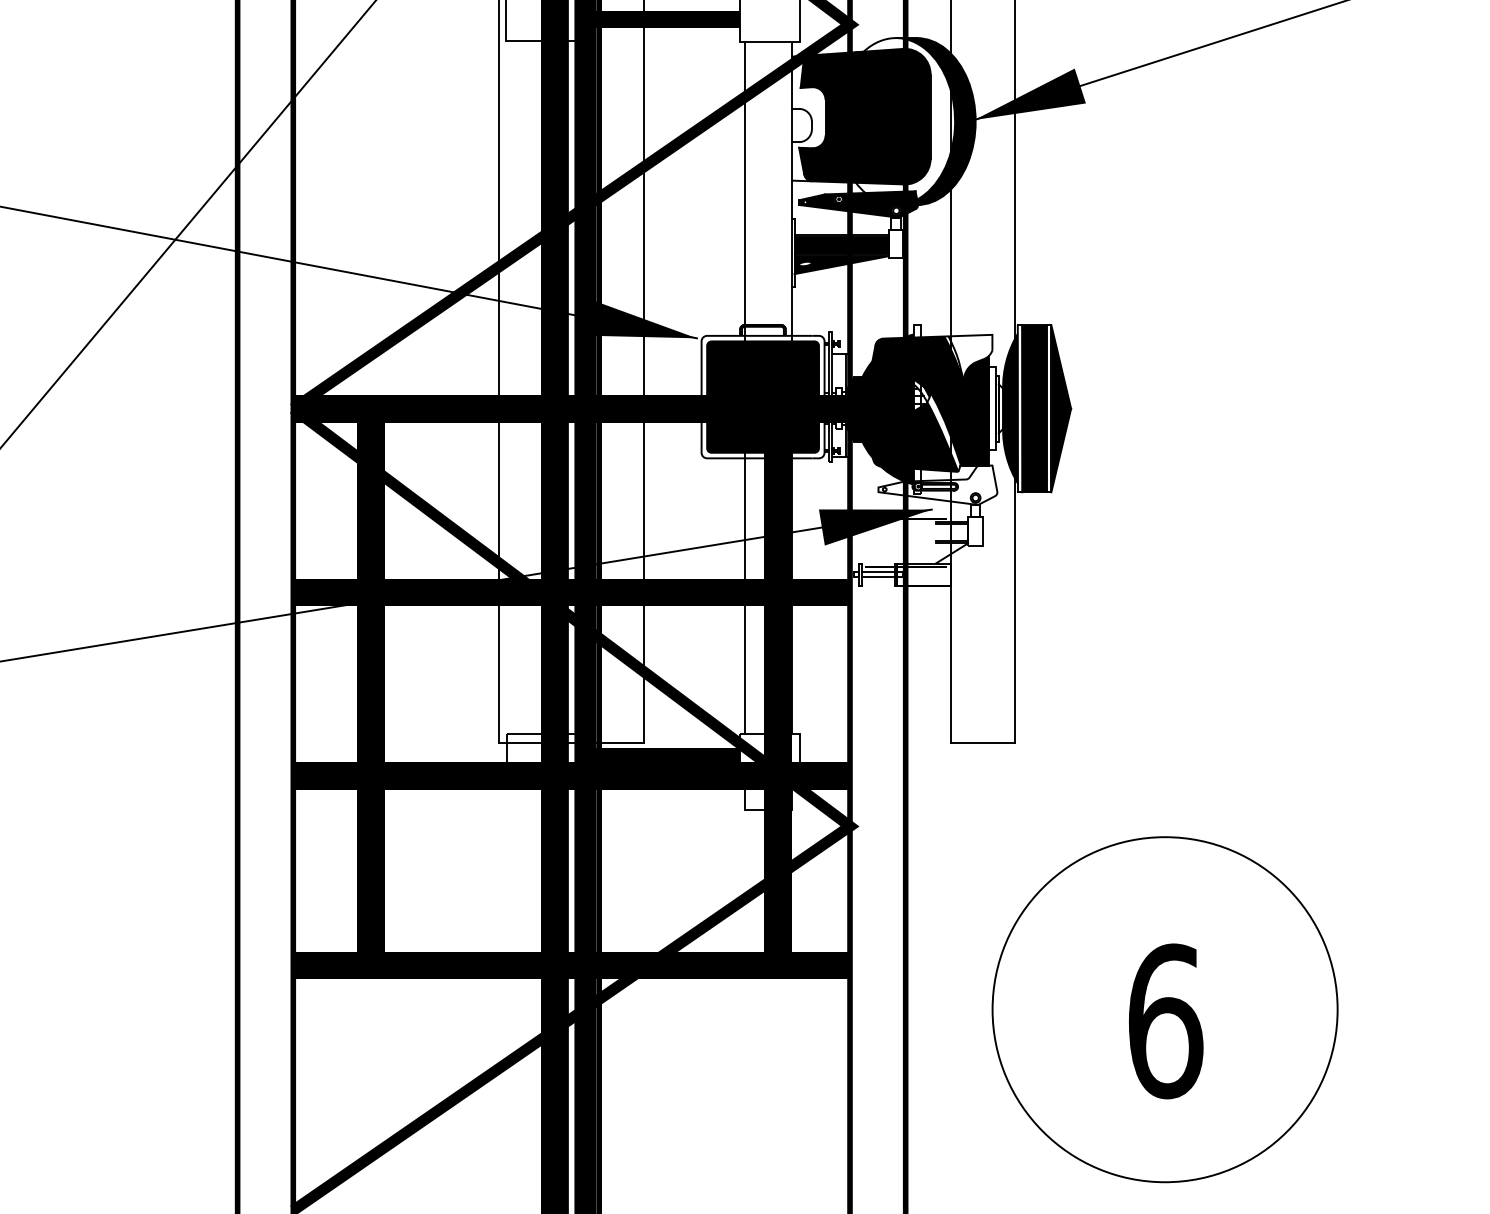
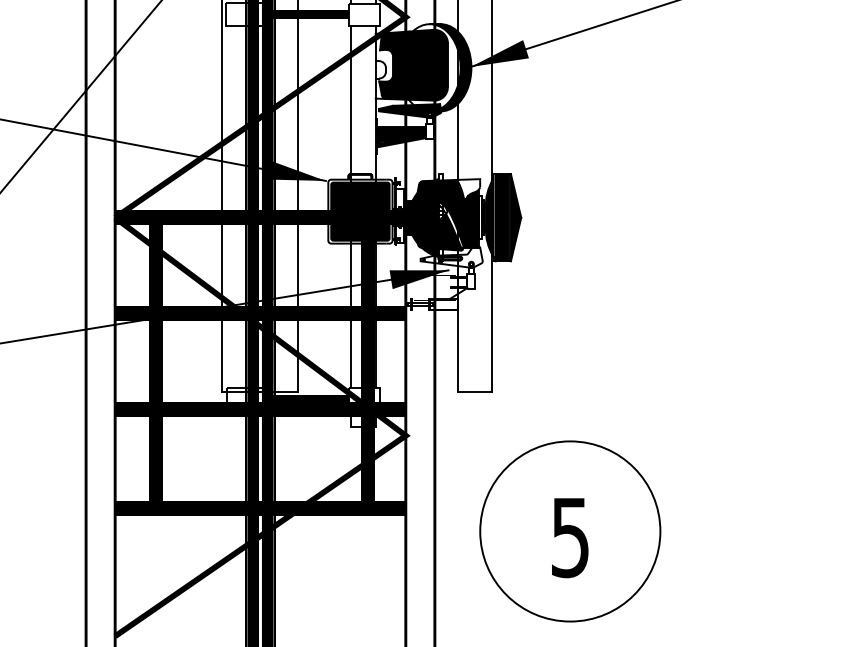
text: (1165, 1021) -> (570, 537), 6 -> 5

